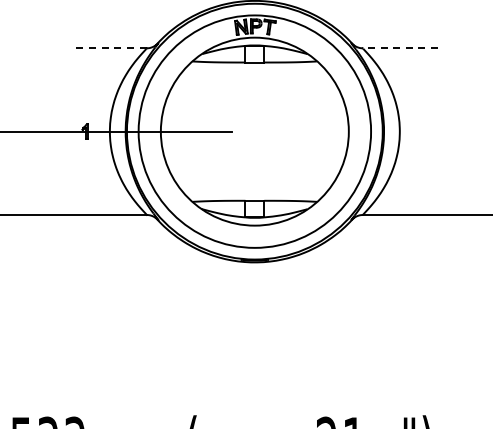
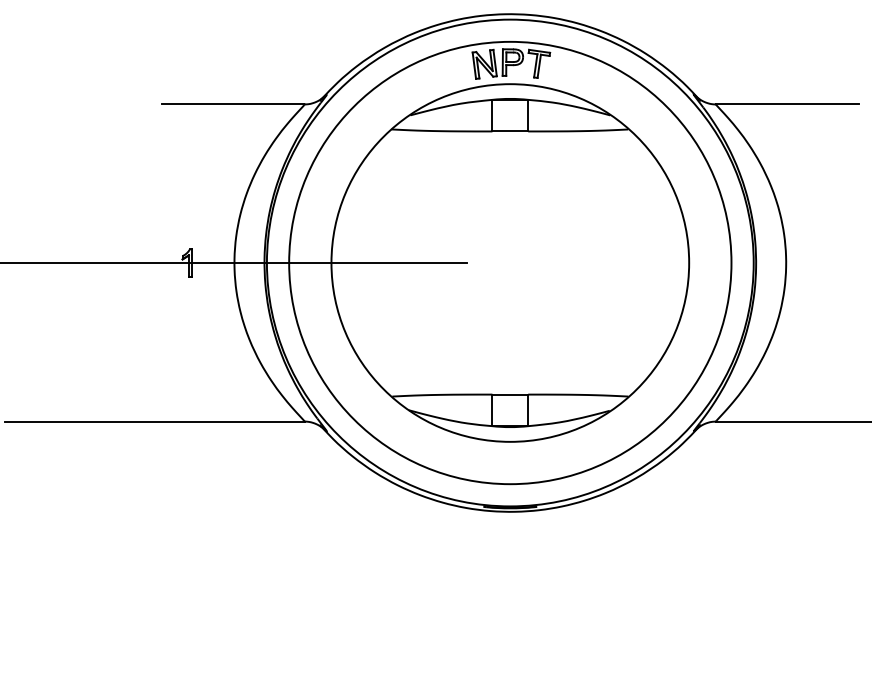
line: (108, 48) -> (231, 104), dashed -> solid
line: (400, 48) -> (787, 104), dashed -> solid

